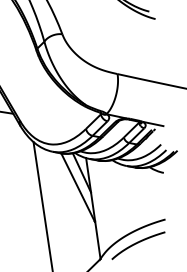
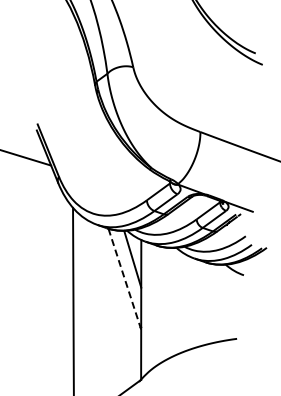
line: (78, 187) -> (124, 278), solid -> dashed
curve: (136, 243) -> (193, 366), removed

